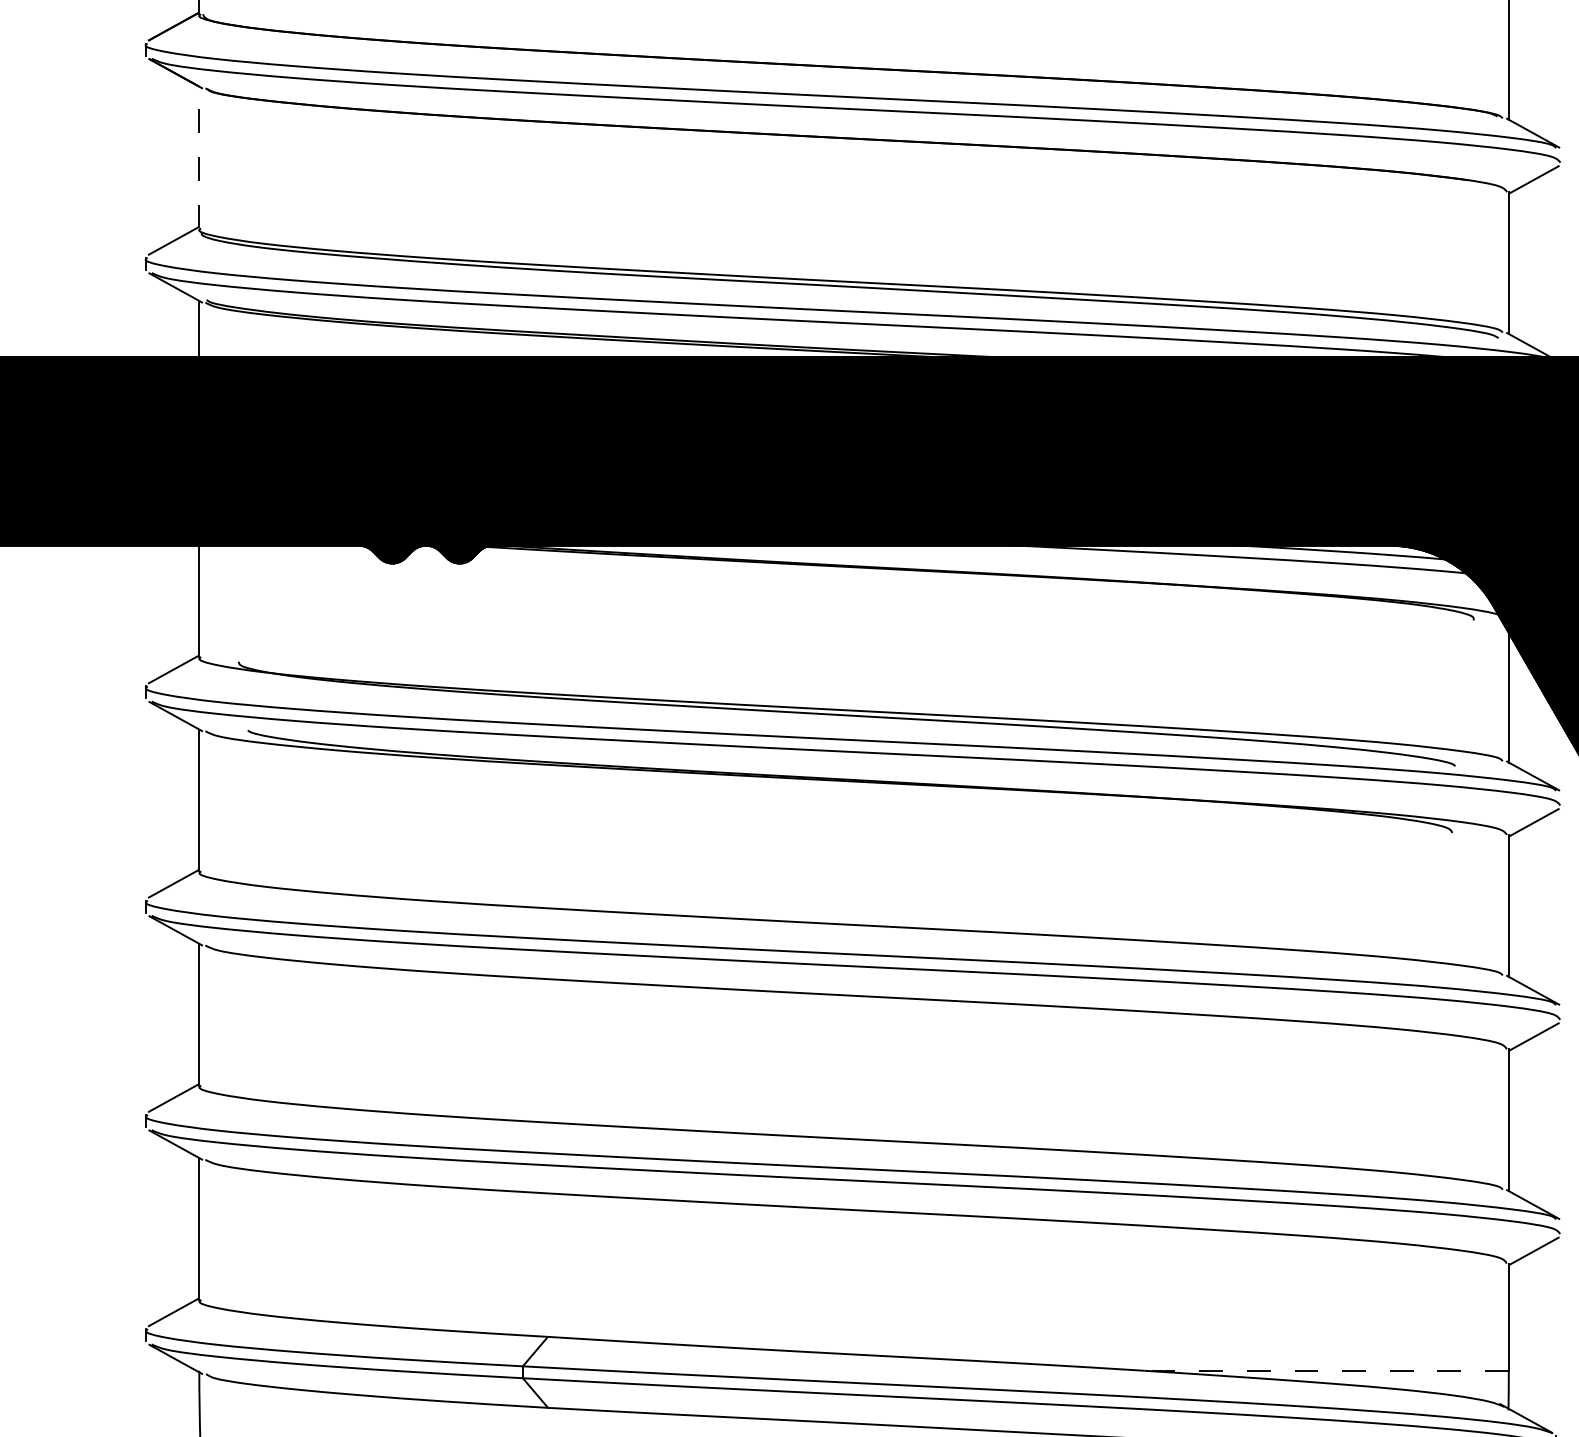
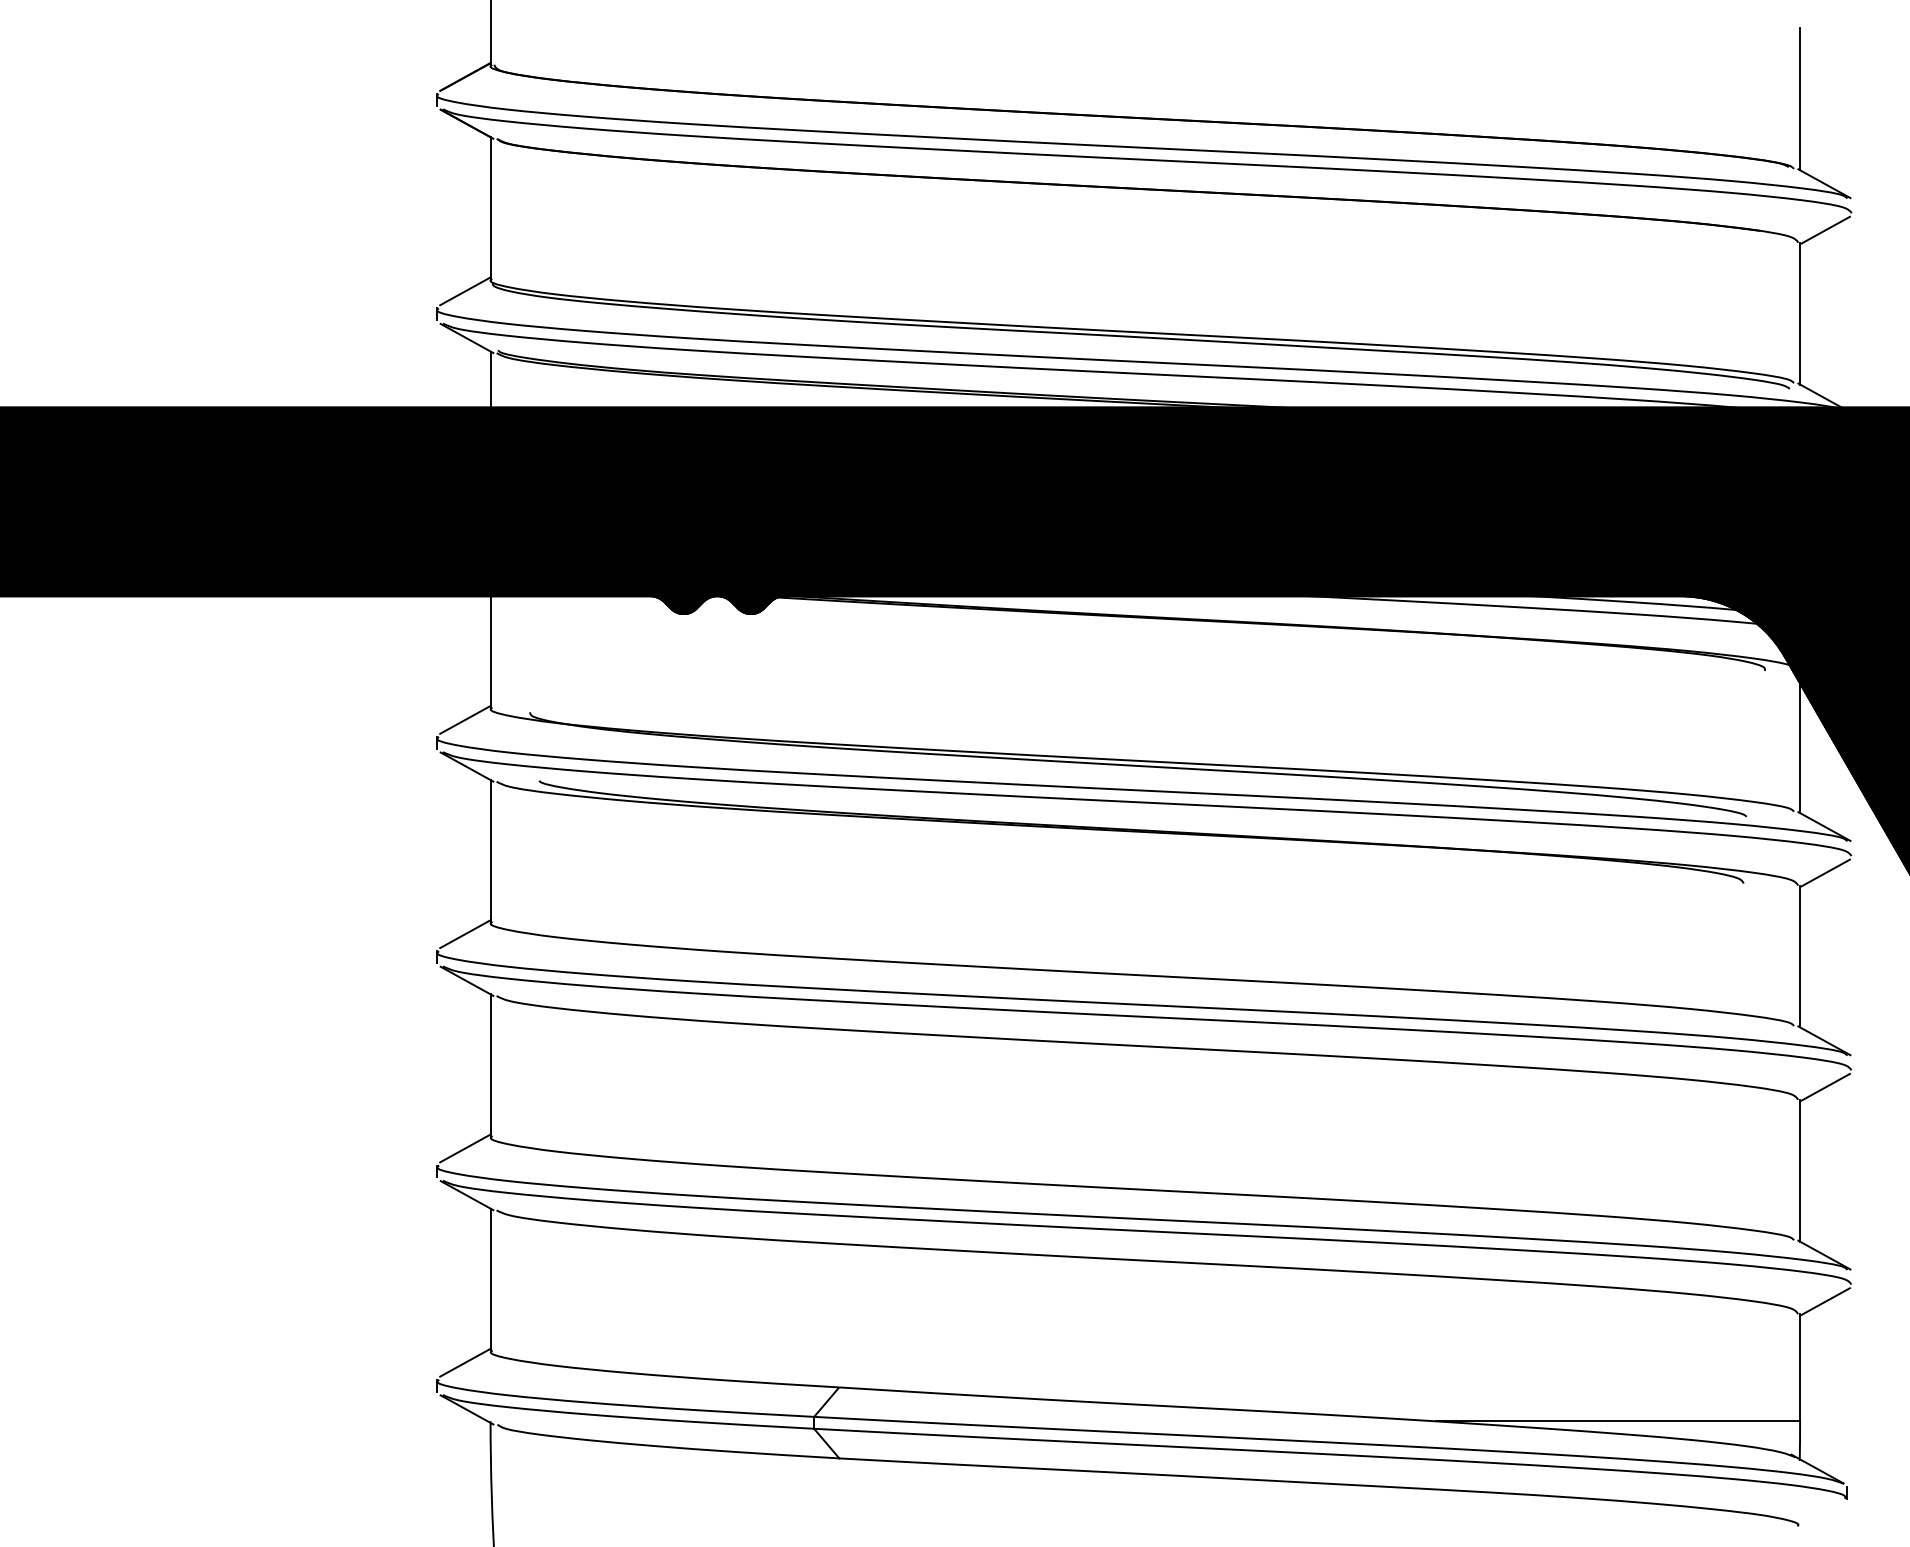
line: (199, 157) -> (490, 208), dashed -> solid
line: (1326, 1370) -> (1617, 1421), dashed -> solid

